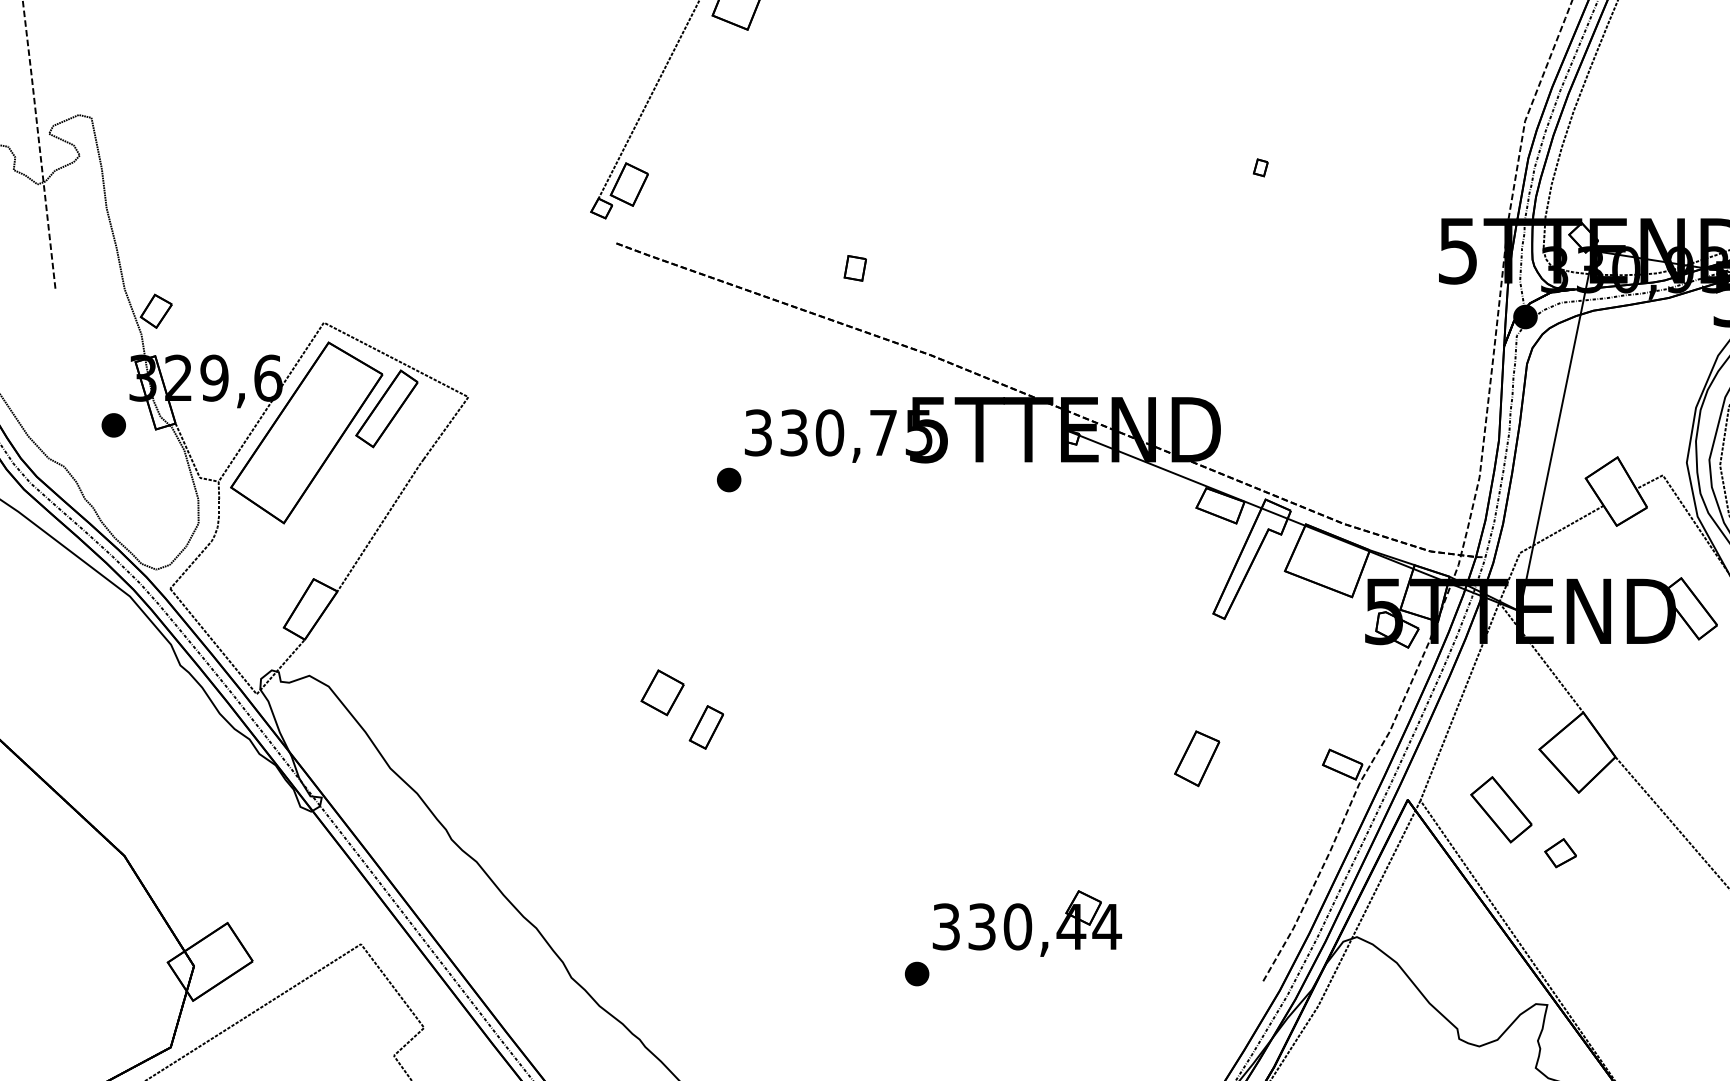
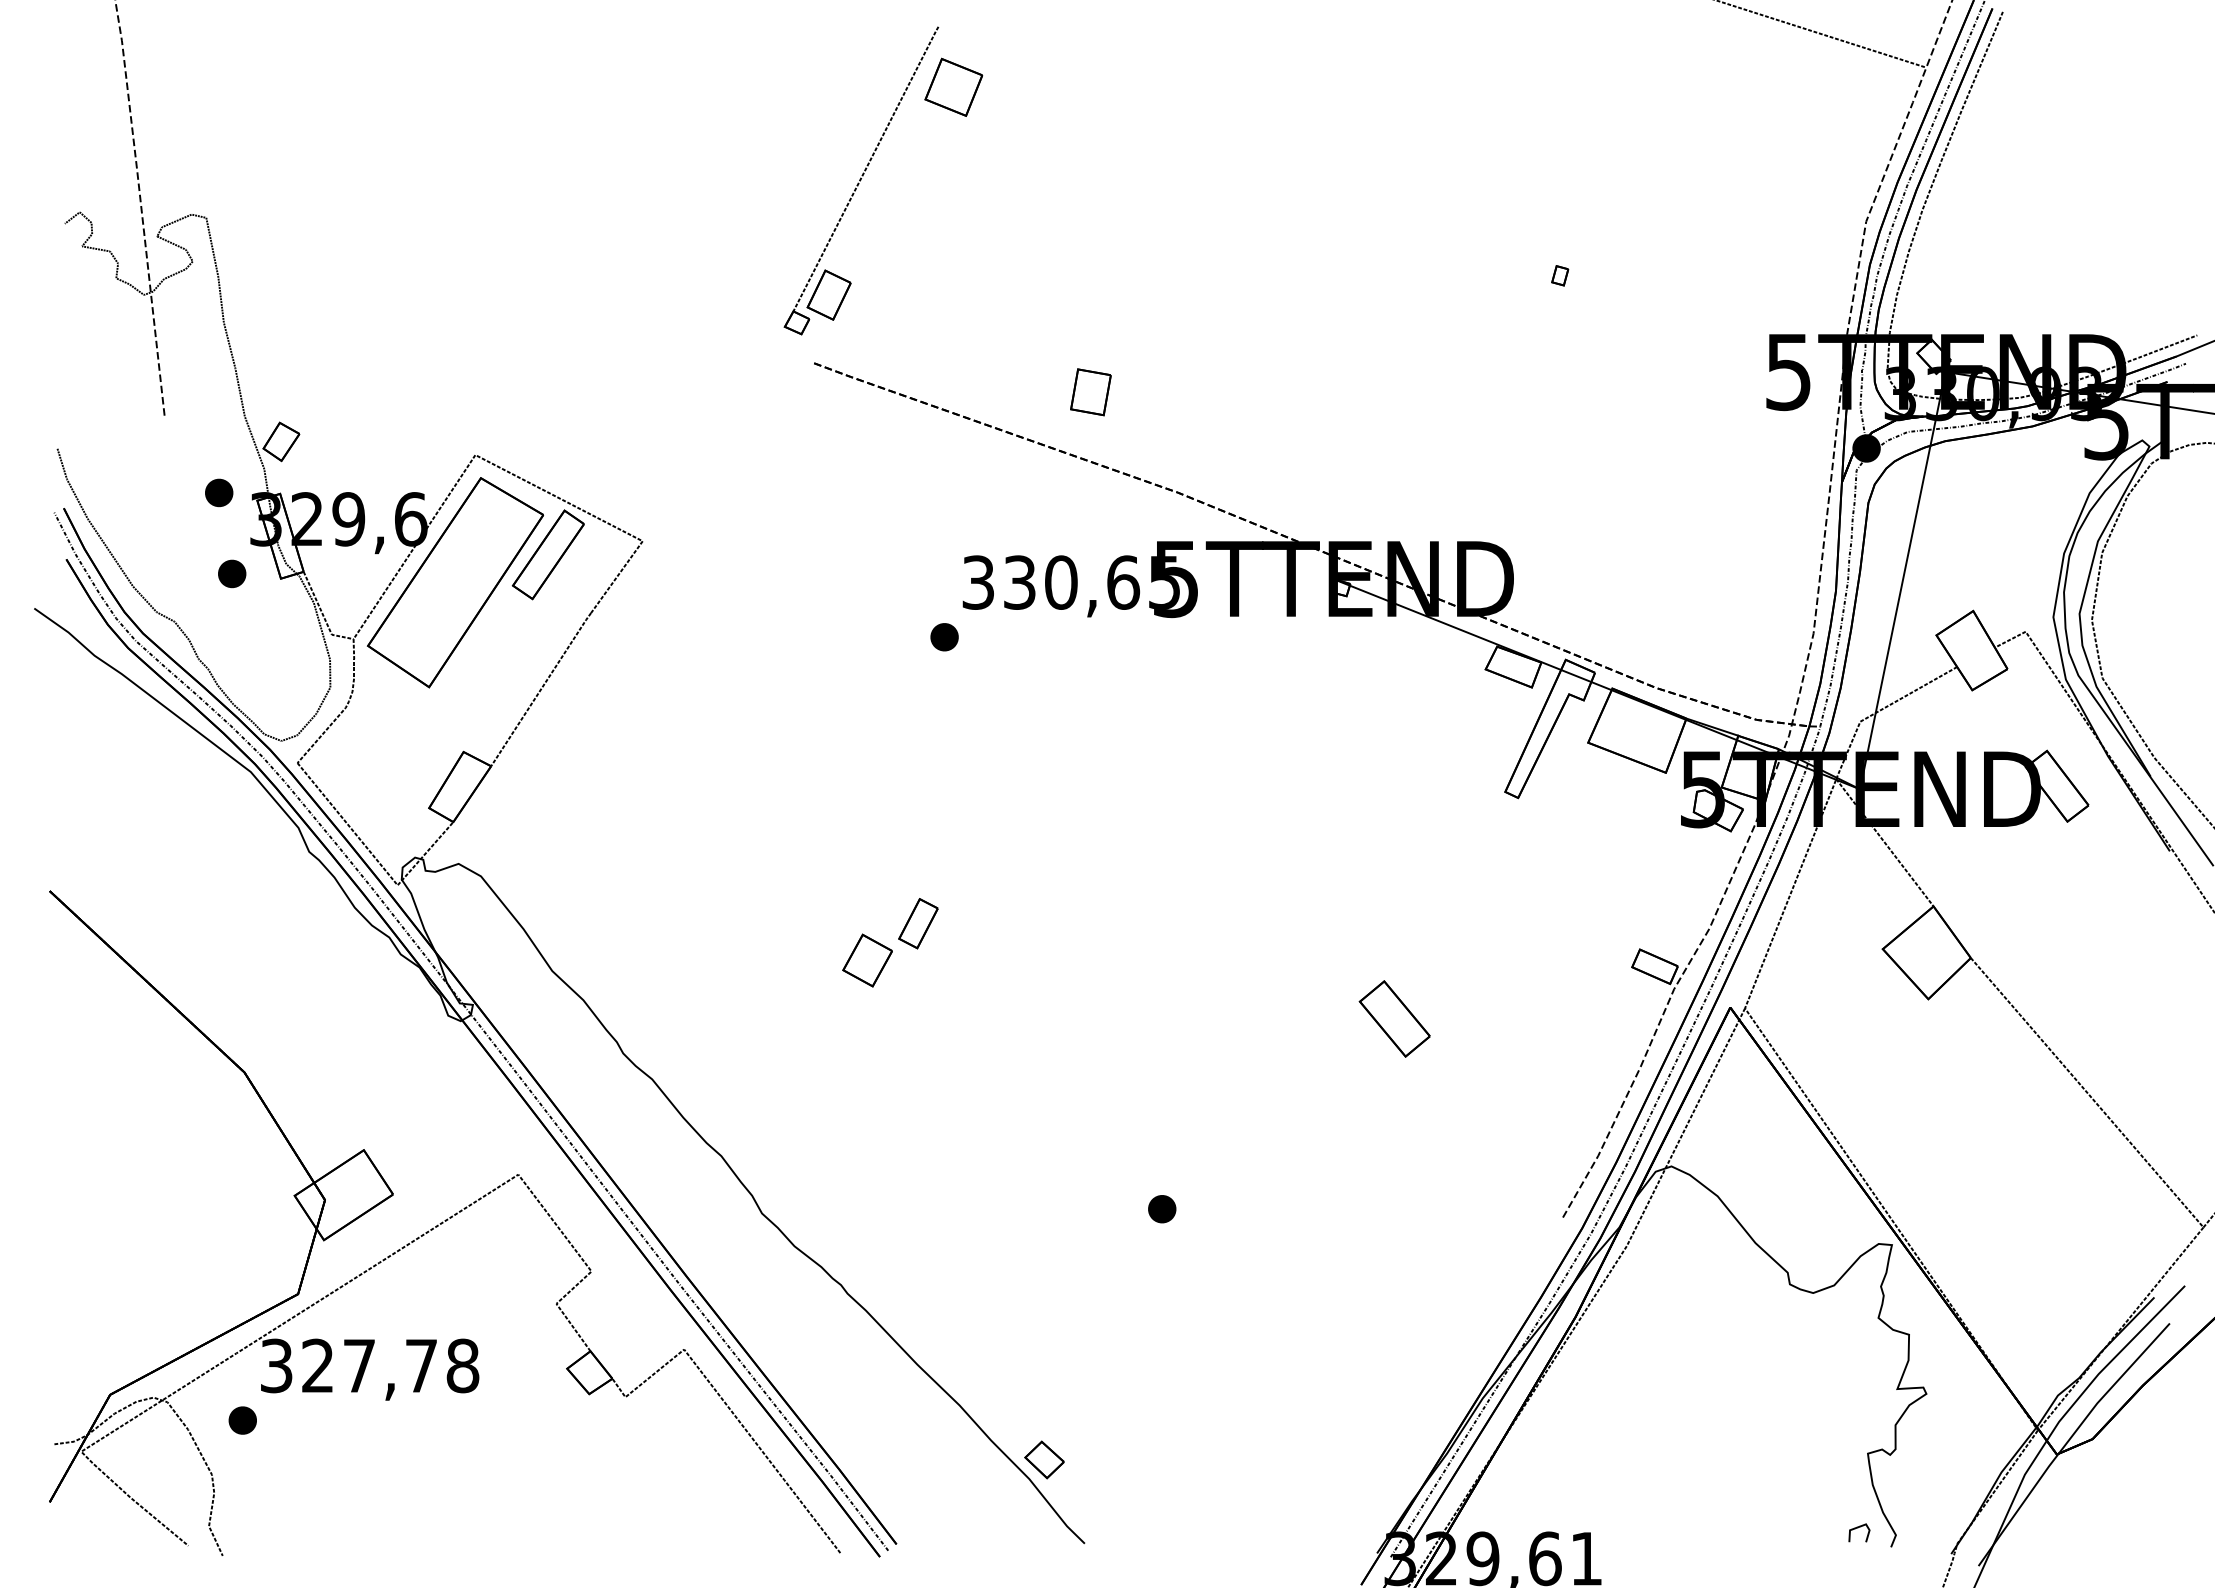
part: (855, 267) -> (1090, 391), size x1.6
part: (102, 355) -> (219, 492), added
text: (883, 432) -> (1123, 582), 330,75 -> 330,65
part: (662, 692) -> (867, 960), moved
part: (1196, 758) -> (1485, 959), removed
part: (1501, 809) -> (1394, 1018), moved
part: (1559, 853) -> (1906, 1069), removed
part: (1027, 923) -> (1289, 1150), removed

